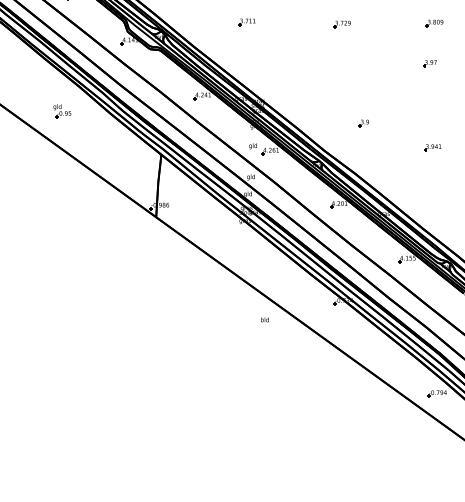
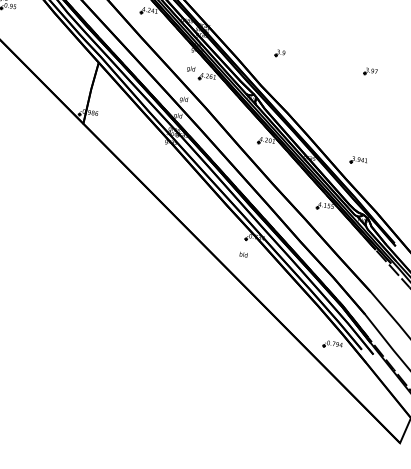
part: (429, 63) -> (370, 71), moved
part: (363, 123) -> (279, 53), moved
part: (432, 147) -> (358, 160), moved
text: (264, 319) -> (243, 254), moved

